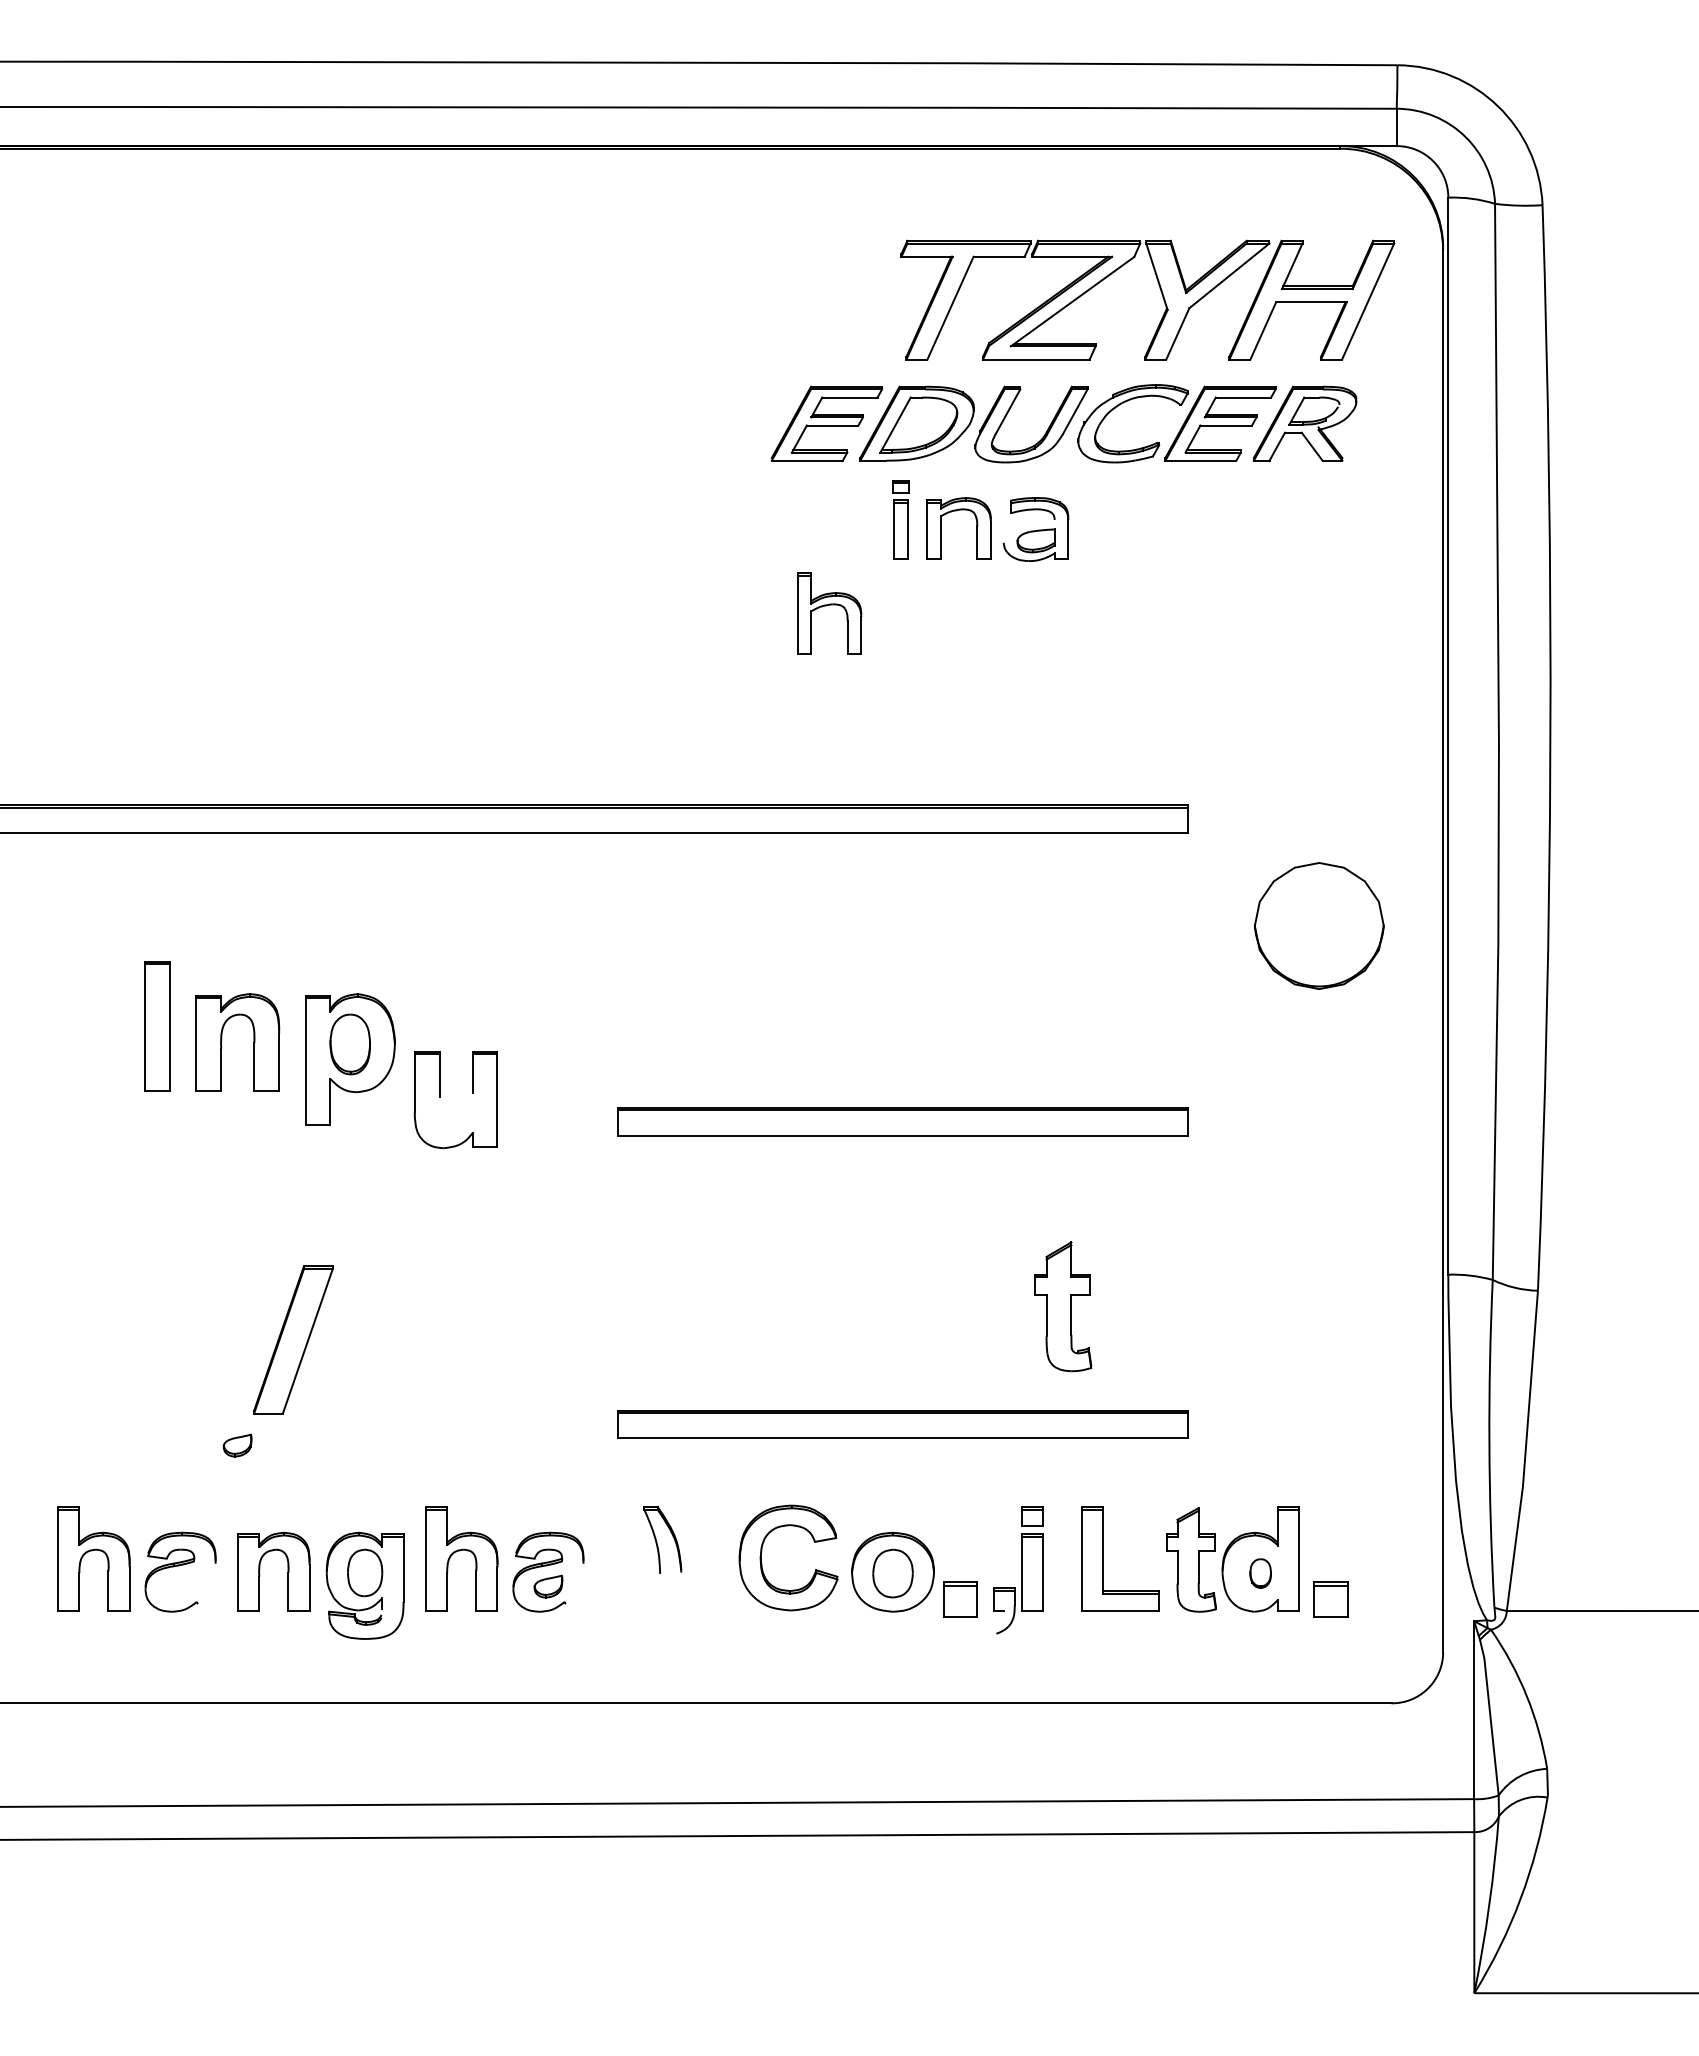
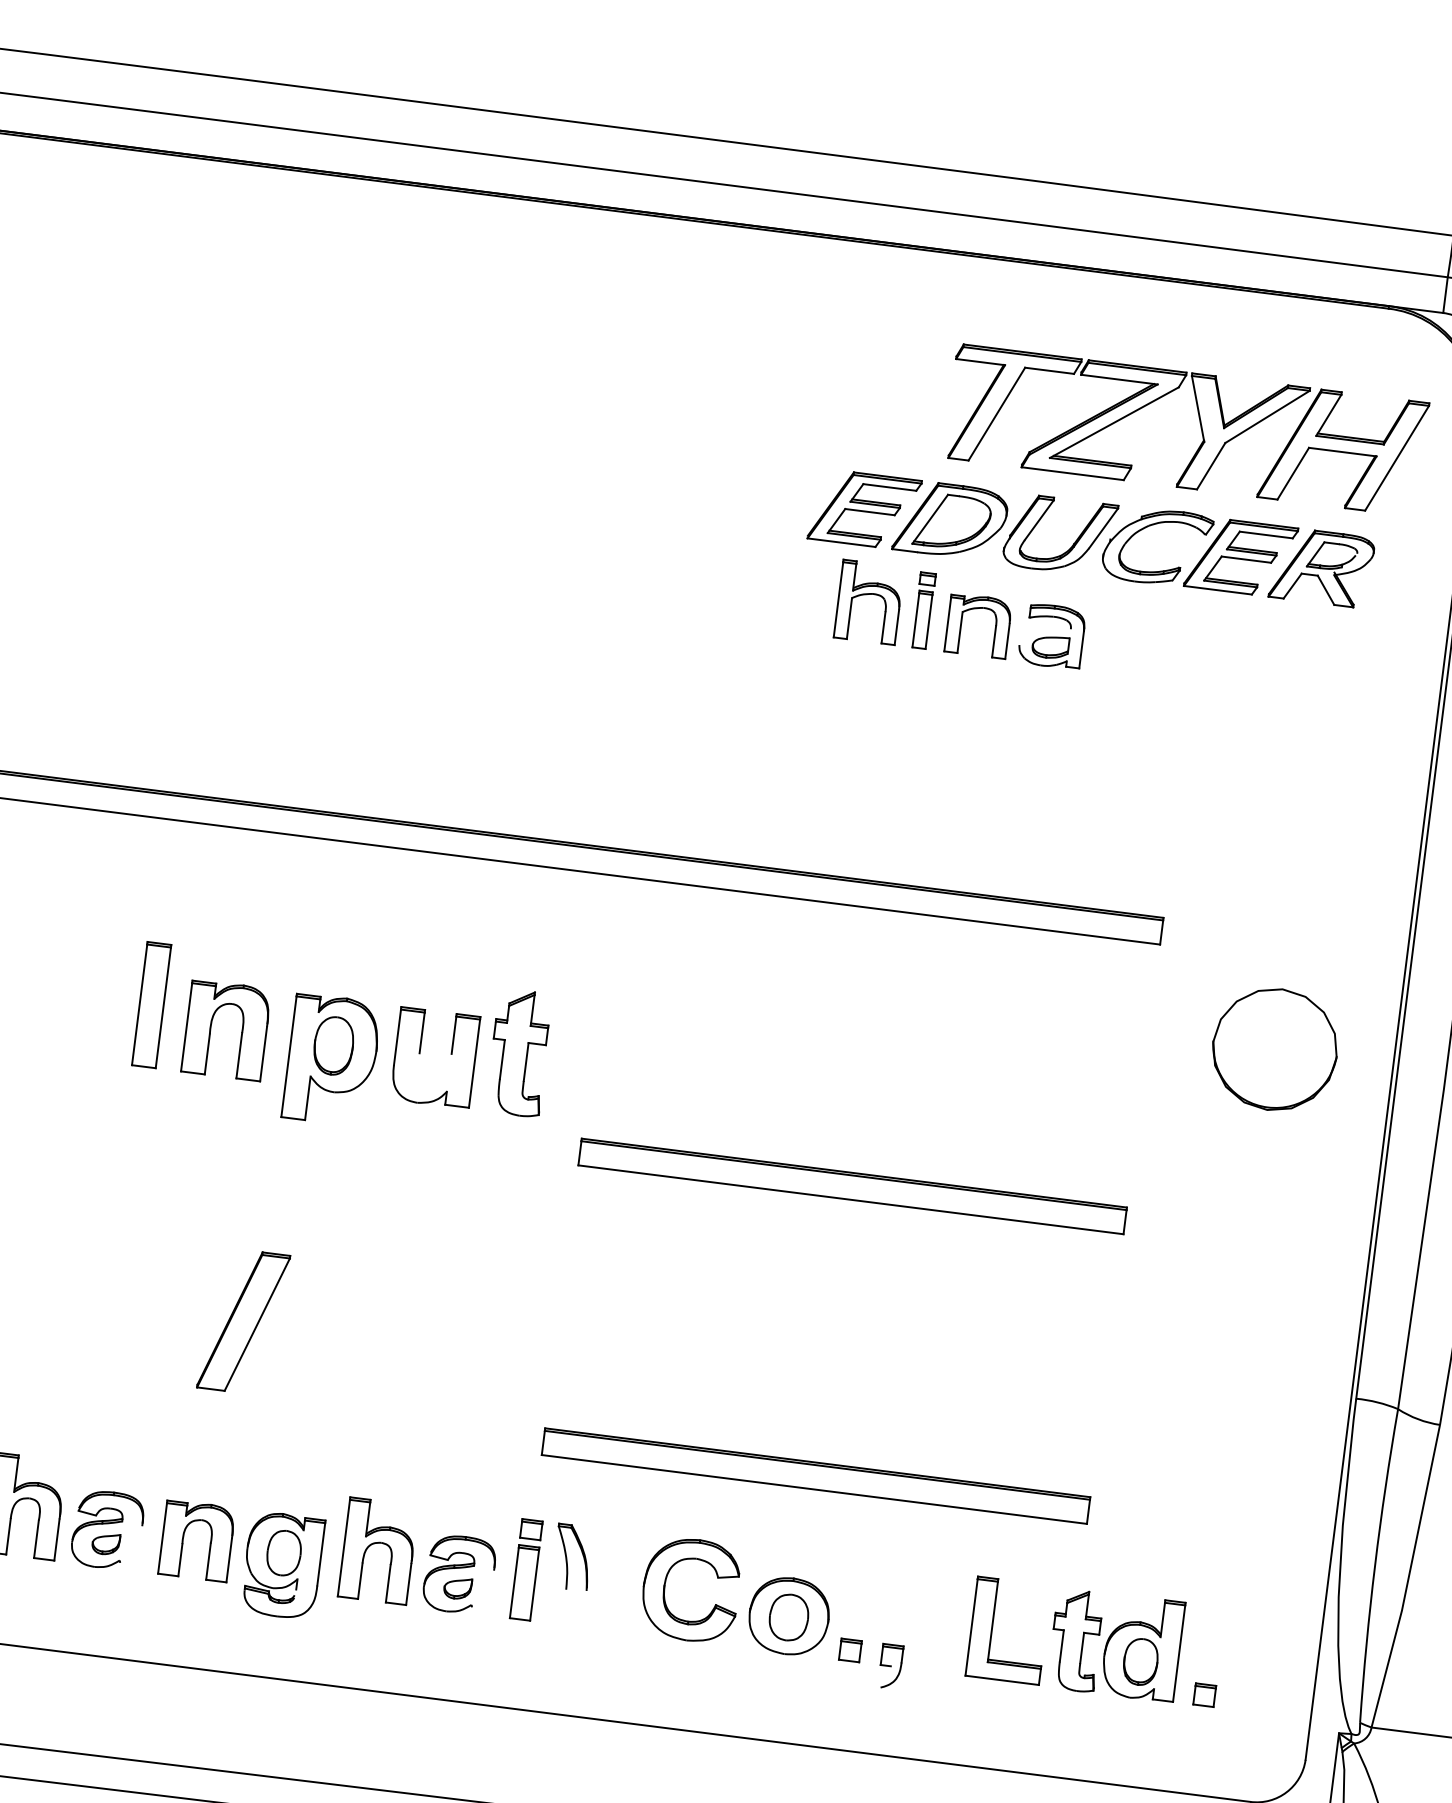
part: (826, 606) -> (867, 595), moved
part: (440, 1097) -> (420, 1053), moved
part: (1063, 1306) -> (519, 1052), moved
part: (237, 1445) -> (105, 1543), moved
part: (1032, 1558) -> (526, 1569), moved
part: (1260, 1573) -> (1140, 1661), size x1.67
part: (960, 1599) -> (850, 1650), size x0.62
part: (1330, 1599) -> (1204, 1695), size x0.62

